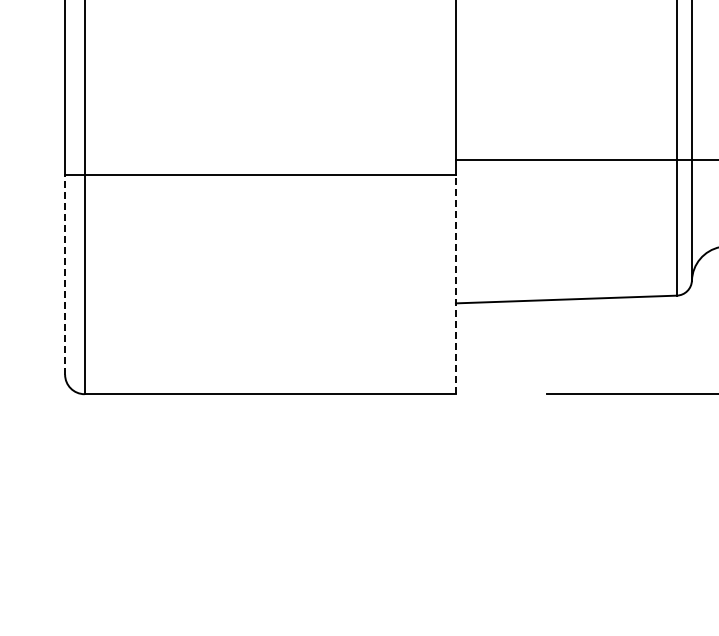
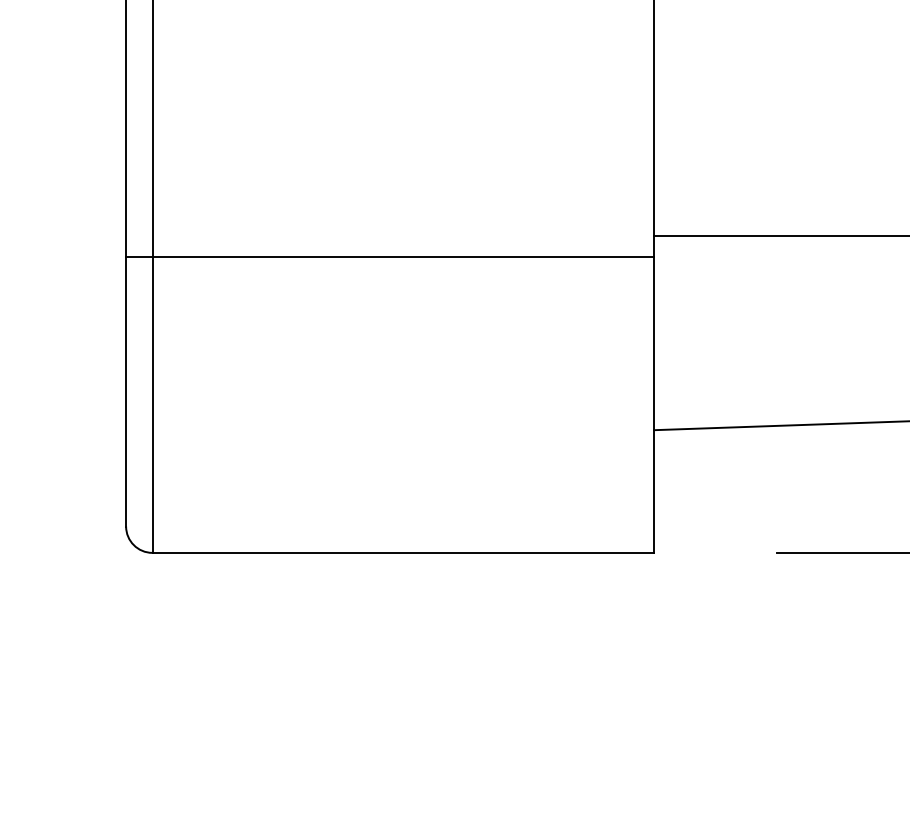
line: (65, 275) -> (126, 392), dashed -> solid
line: (455, 284) -> (653, 404), dashed -> solid

